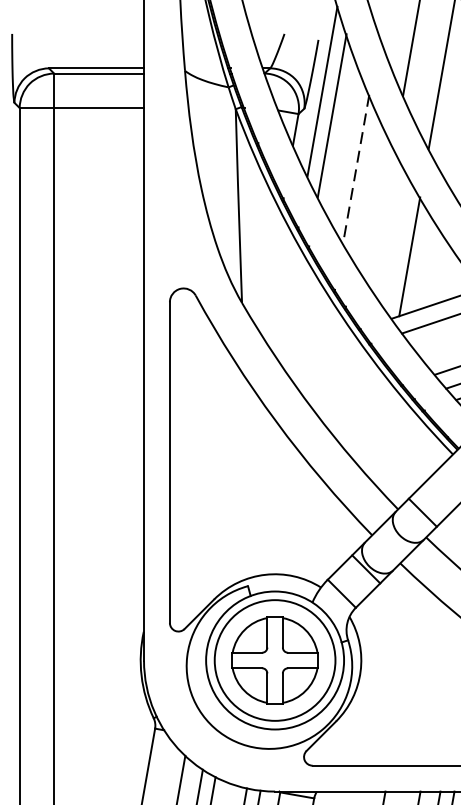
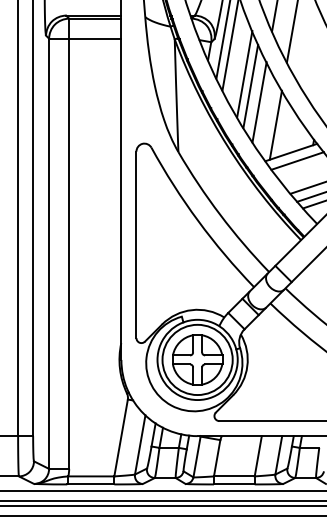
line: (355, 169) -> (244, 74), dashed -> solid
line: (366, 188) -> (250, 85), added
line: (381, 217) -> (259, 102), added

